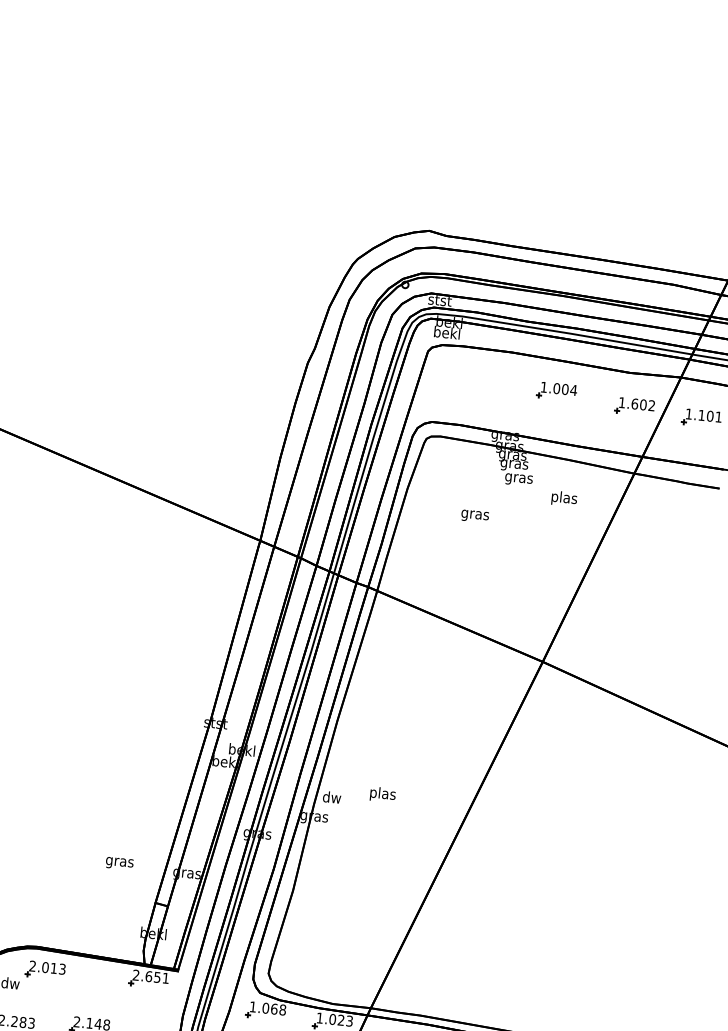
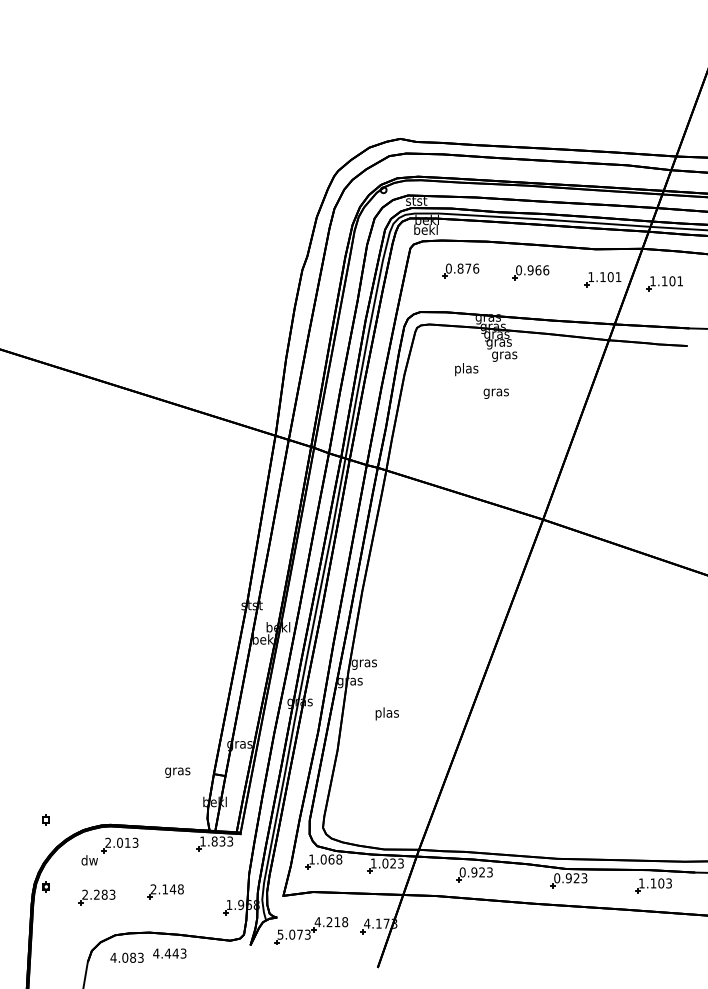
part: (480, 381) -> (460, 270), added
text: (558, 389) -> (532, 270), 1.004 -> 0.966
text: (643, 405) -> (610, 277), 1.602 -> 1.101
text: (564, 498) -> (466, 369), moved
text: (474, 515) -> (495, 393), moved
text: (382, 794) -> (386, 713), moved
text: (331, 797) -> (363, 662), dw -> gras
text: (119, 863) -> (177, 772), moved
text: (150, 976) -> (216, 841), 2.651 -> 1.833

